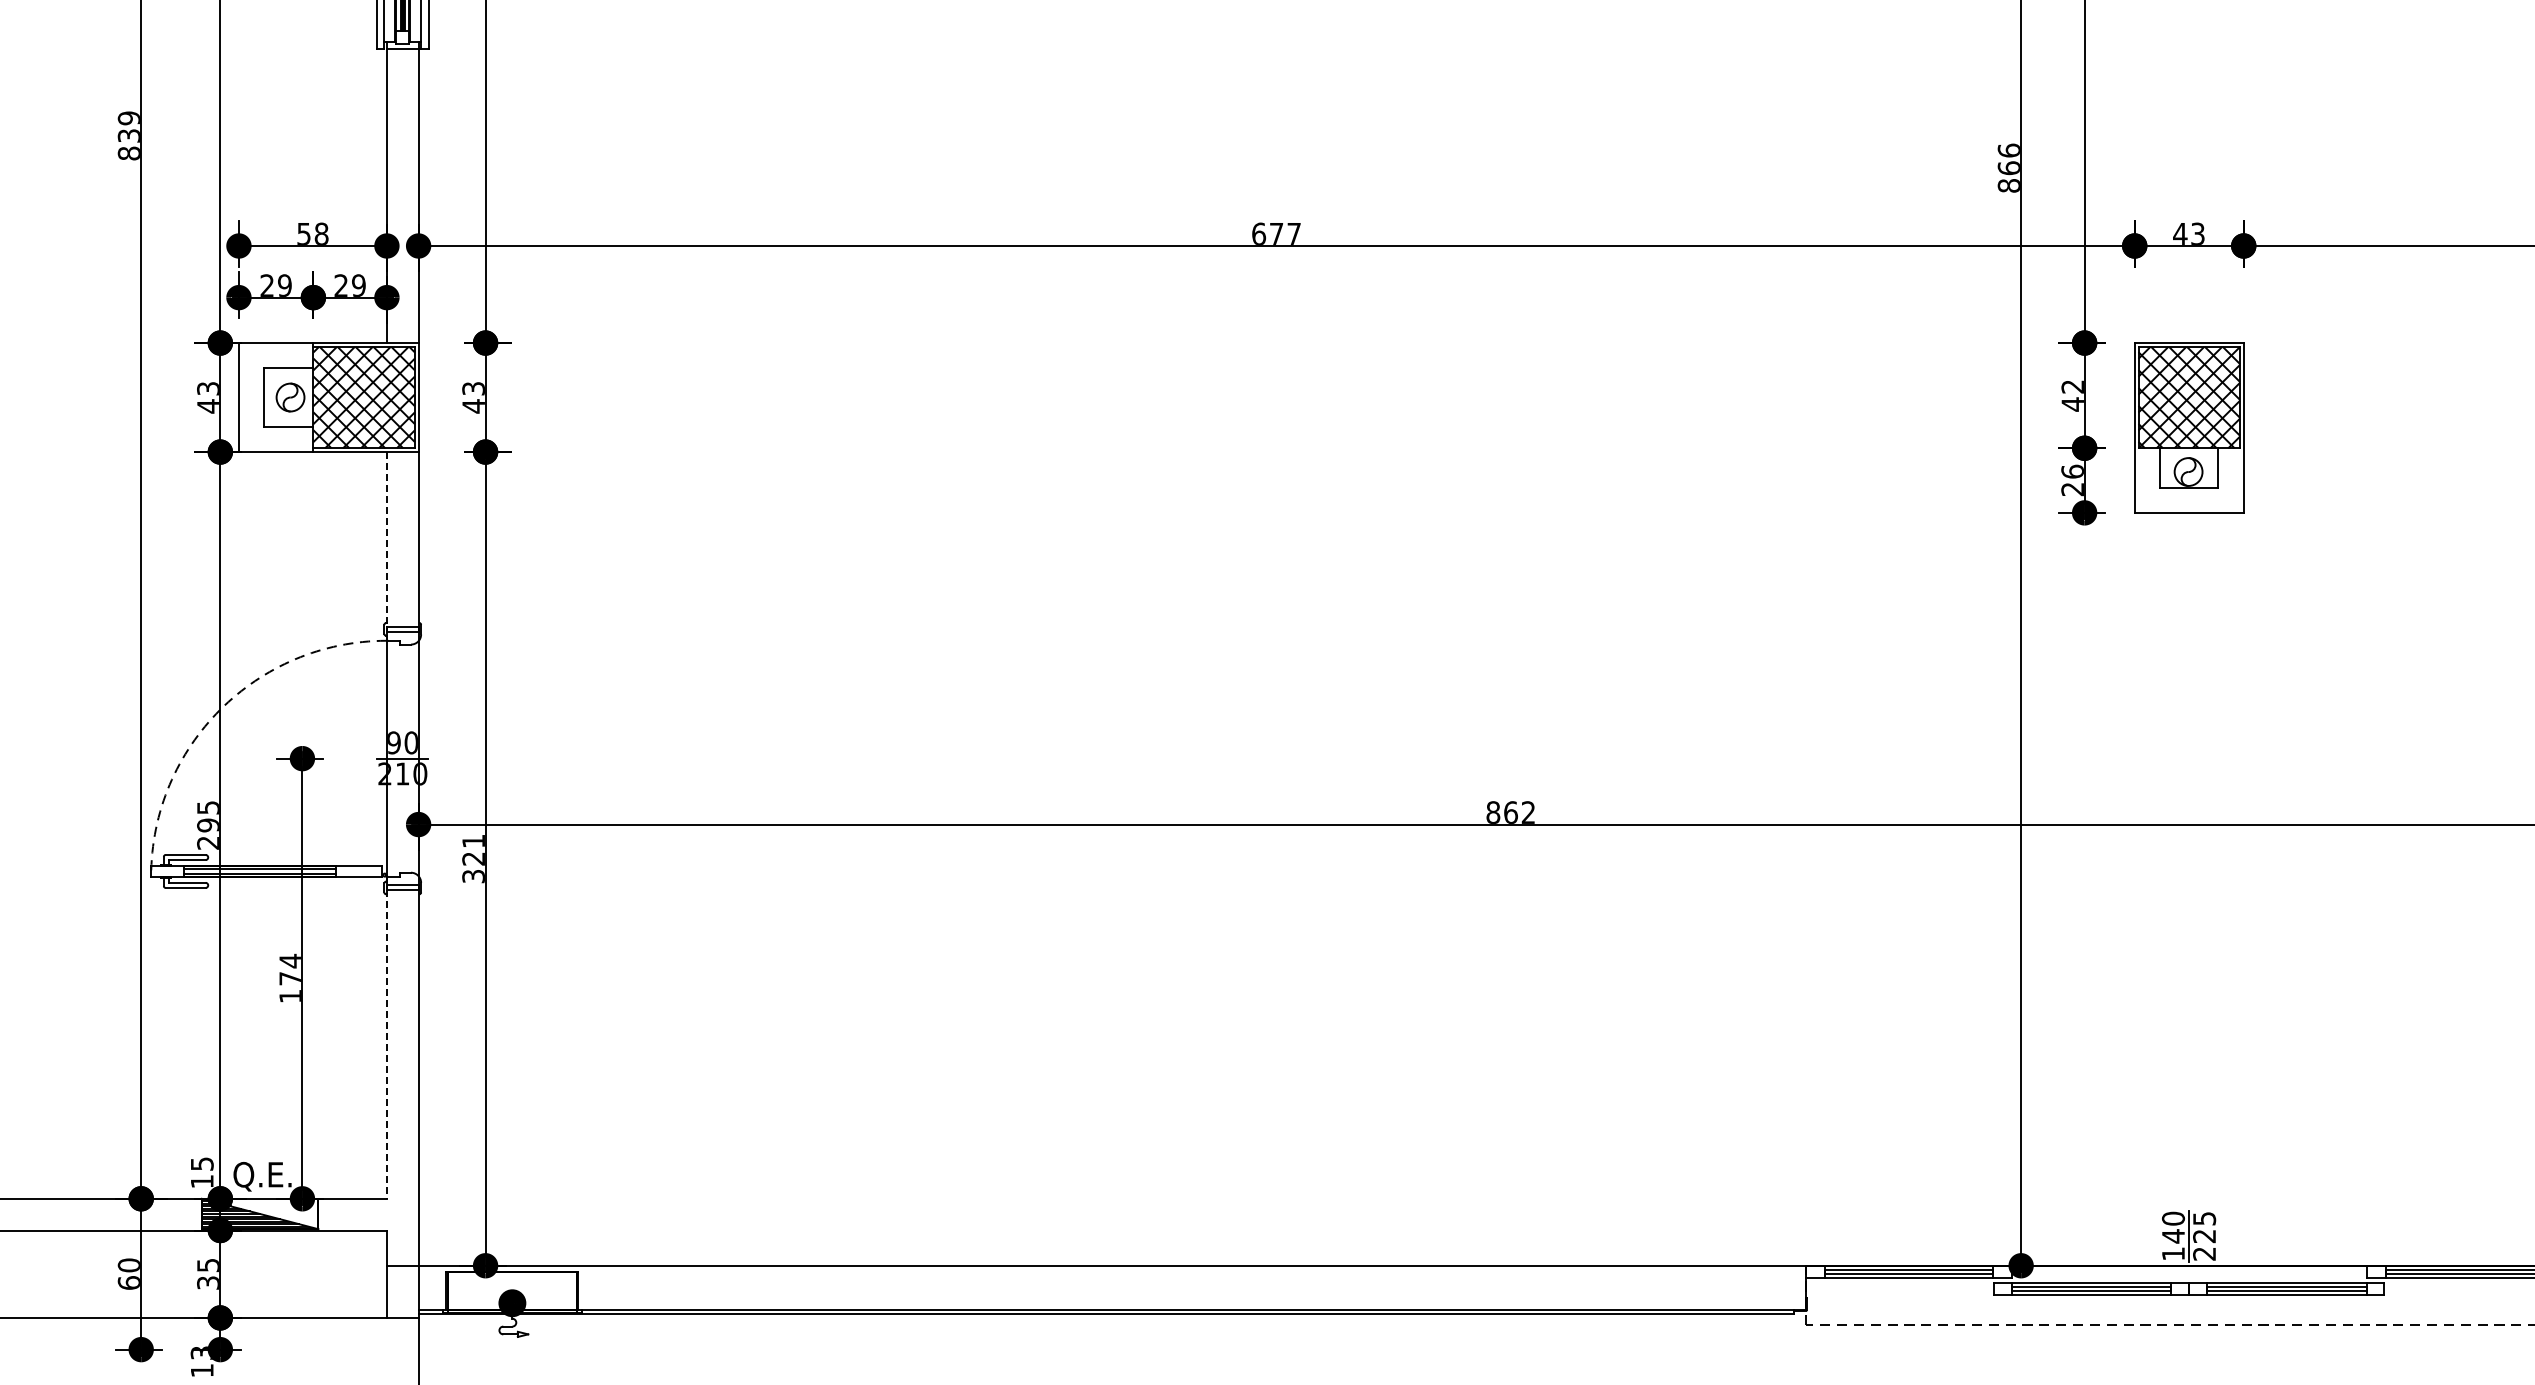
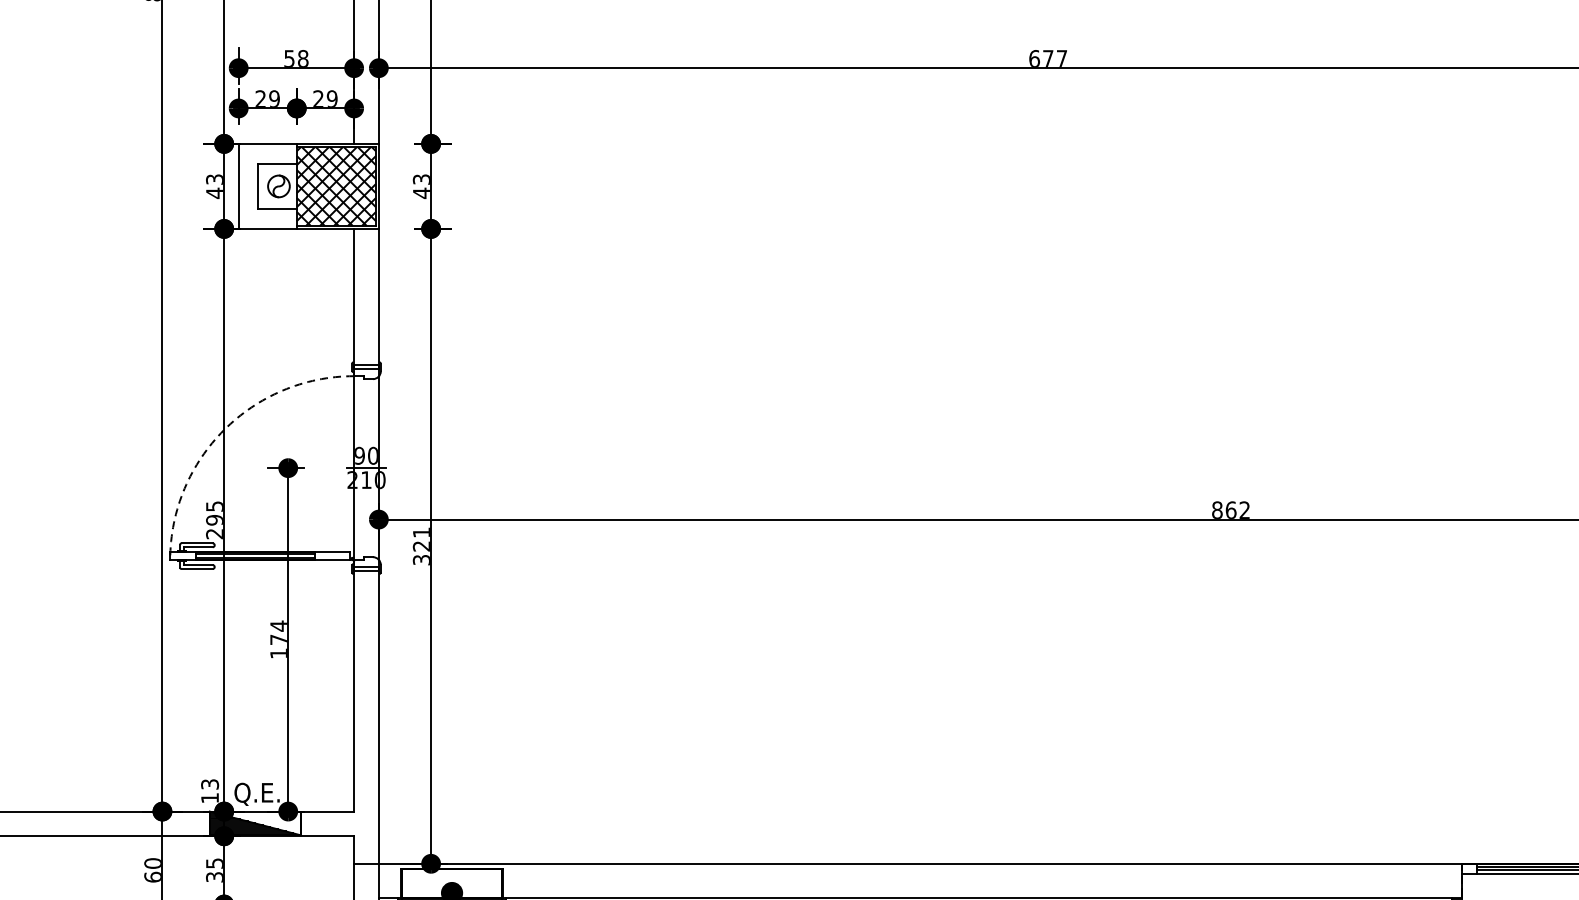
line: (386, 539) -> (353, 297), dashed -> solid
line: (386, 1045) -> (353, 691), dashed -> solid
text: (201, 1163) -> (209, 784), 15 -> 13

